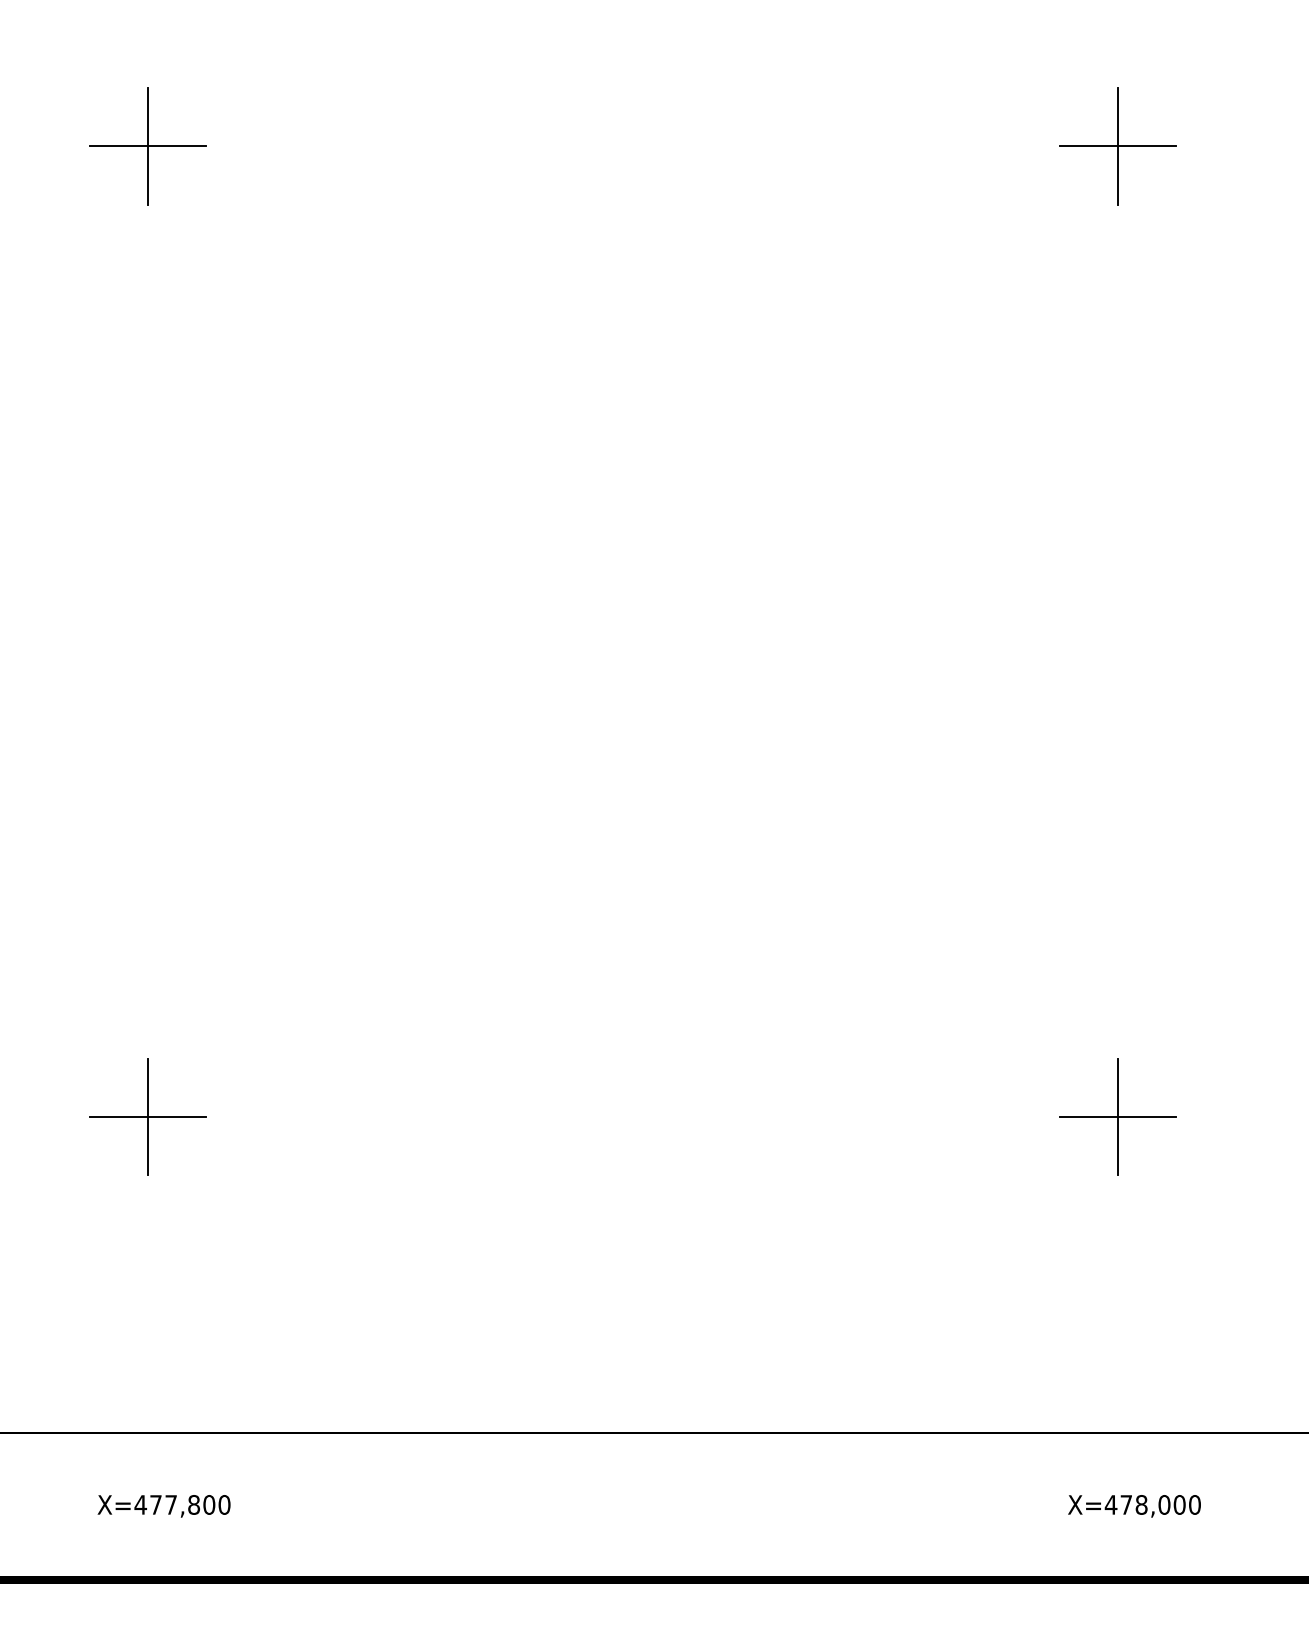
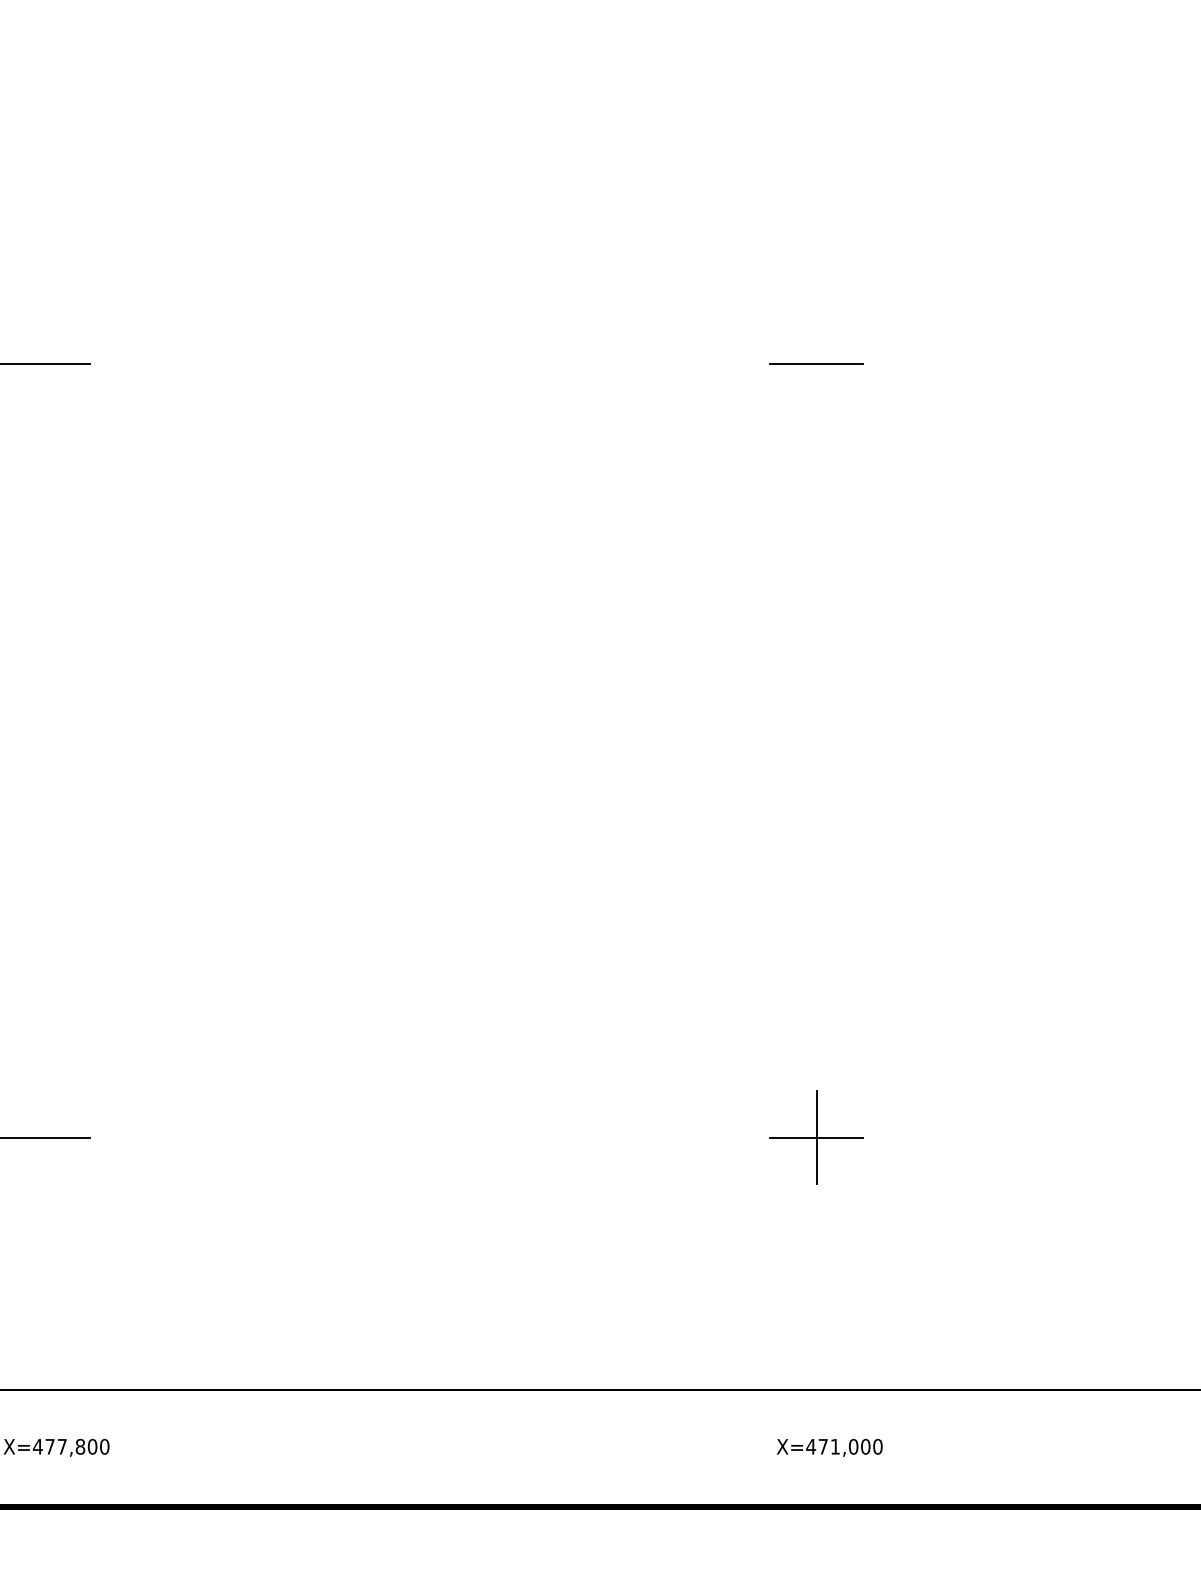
line: (147, 146) -> (43, 364), removed
line: (1117, 146) -> (816, 364), removed
line: (147, 1116) -> (43, 1137), removed
text: (1141, 1504) -> (835, 1446), X=478,000 -> X=471,000

